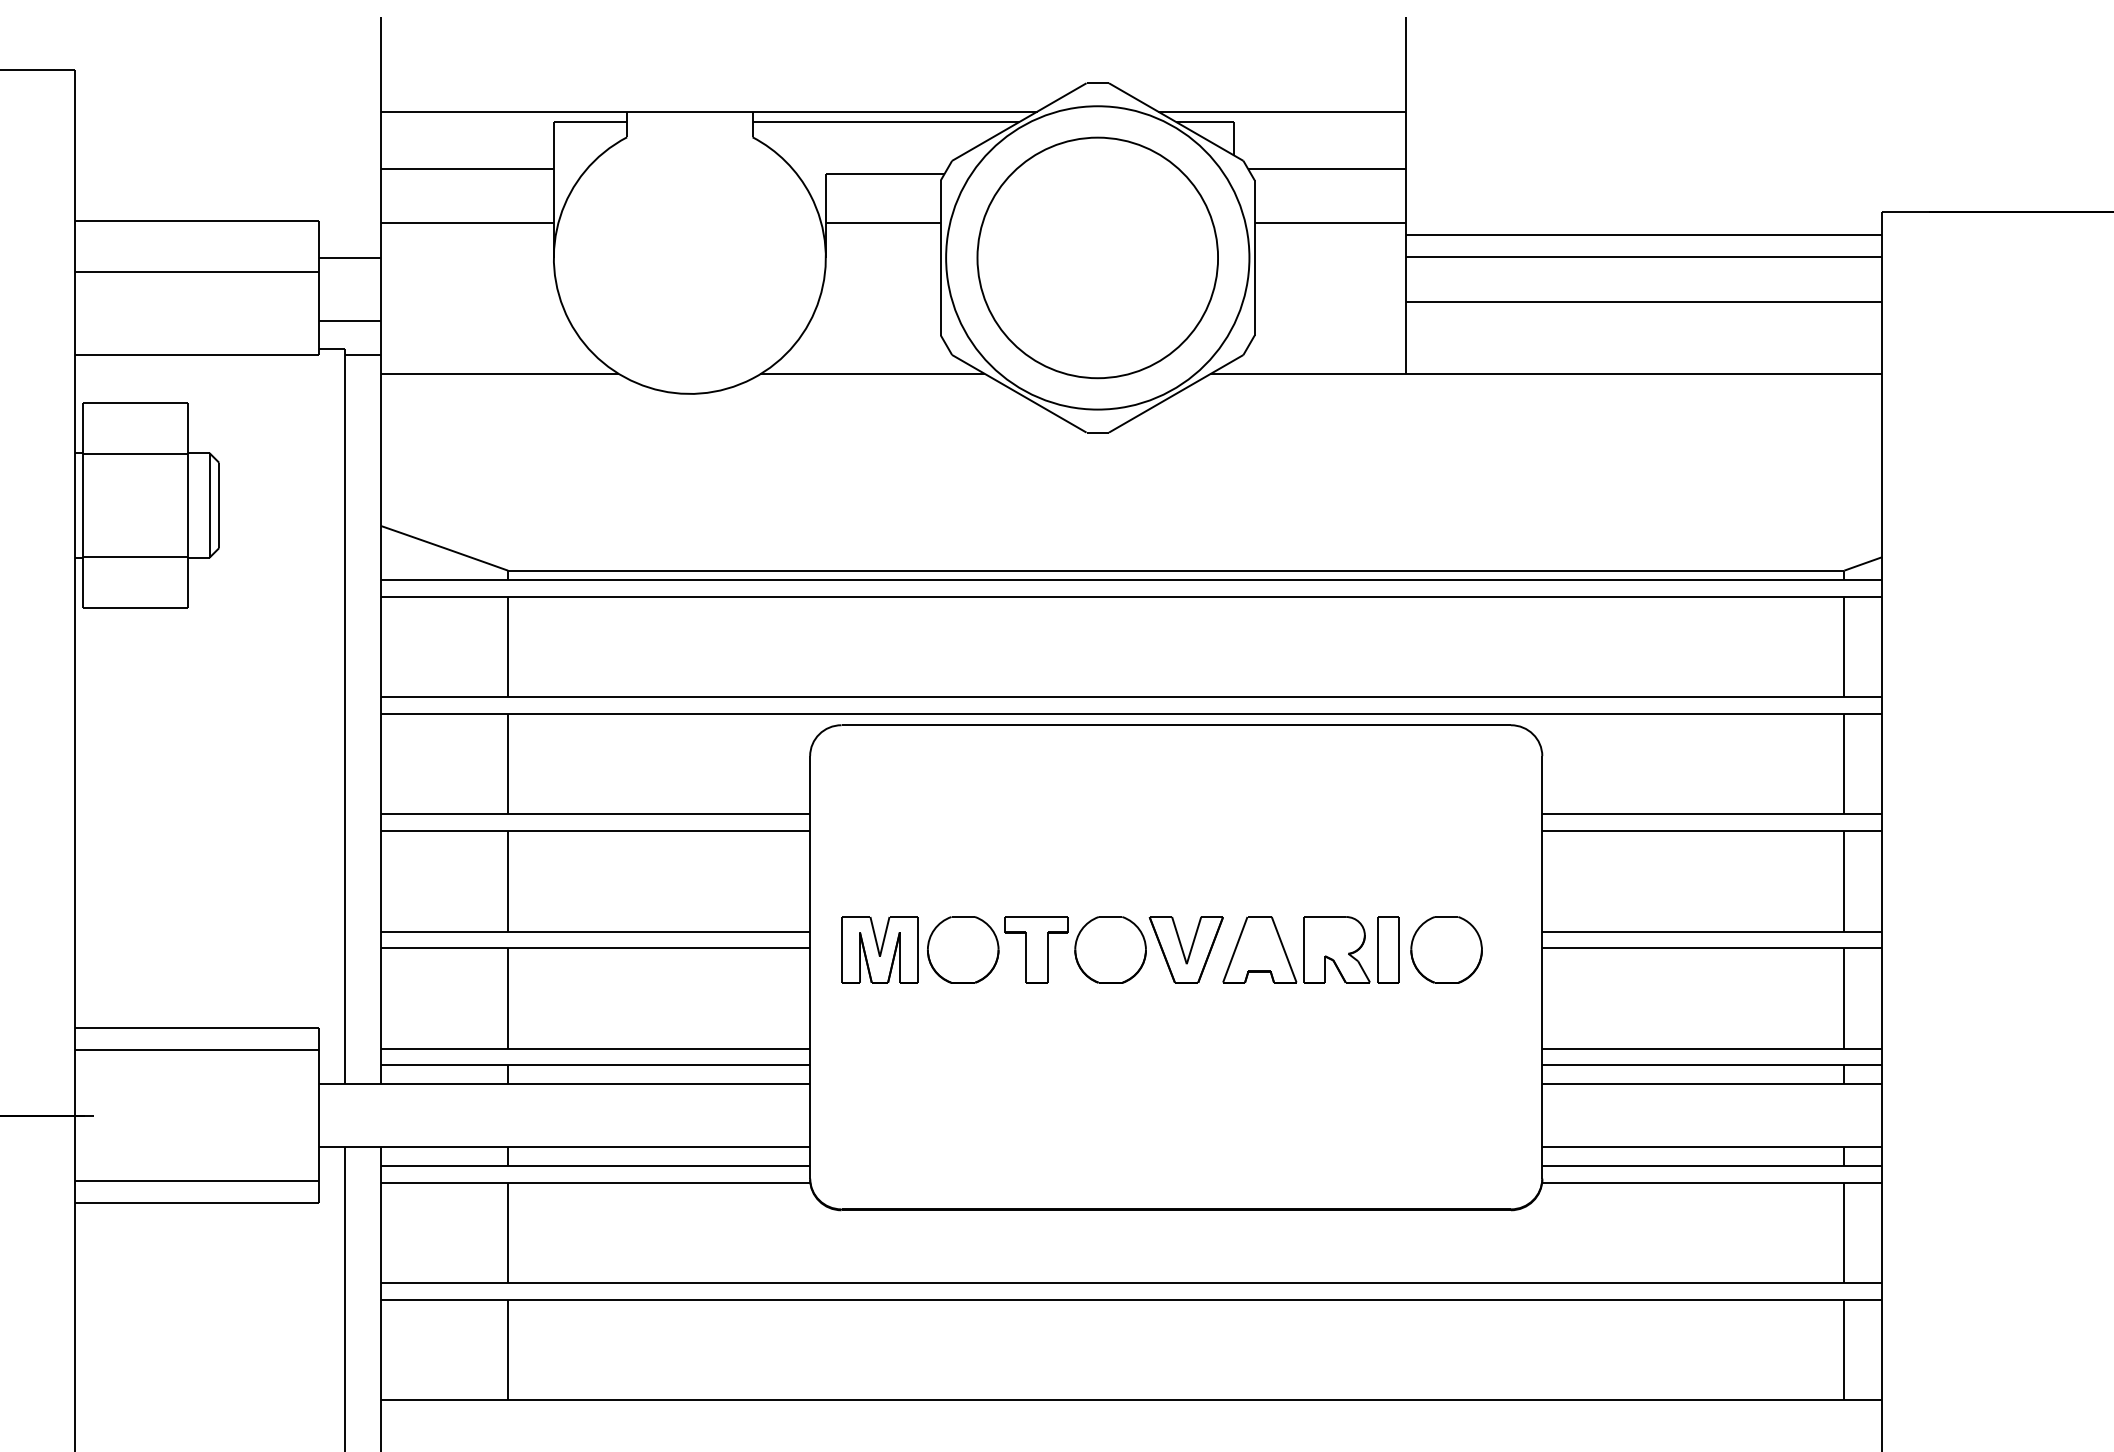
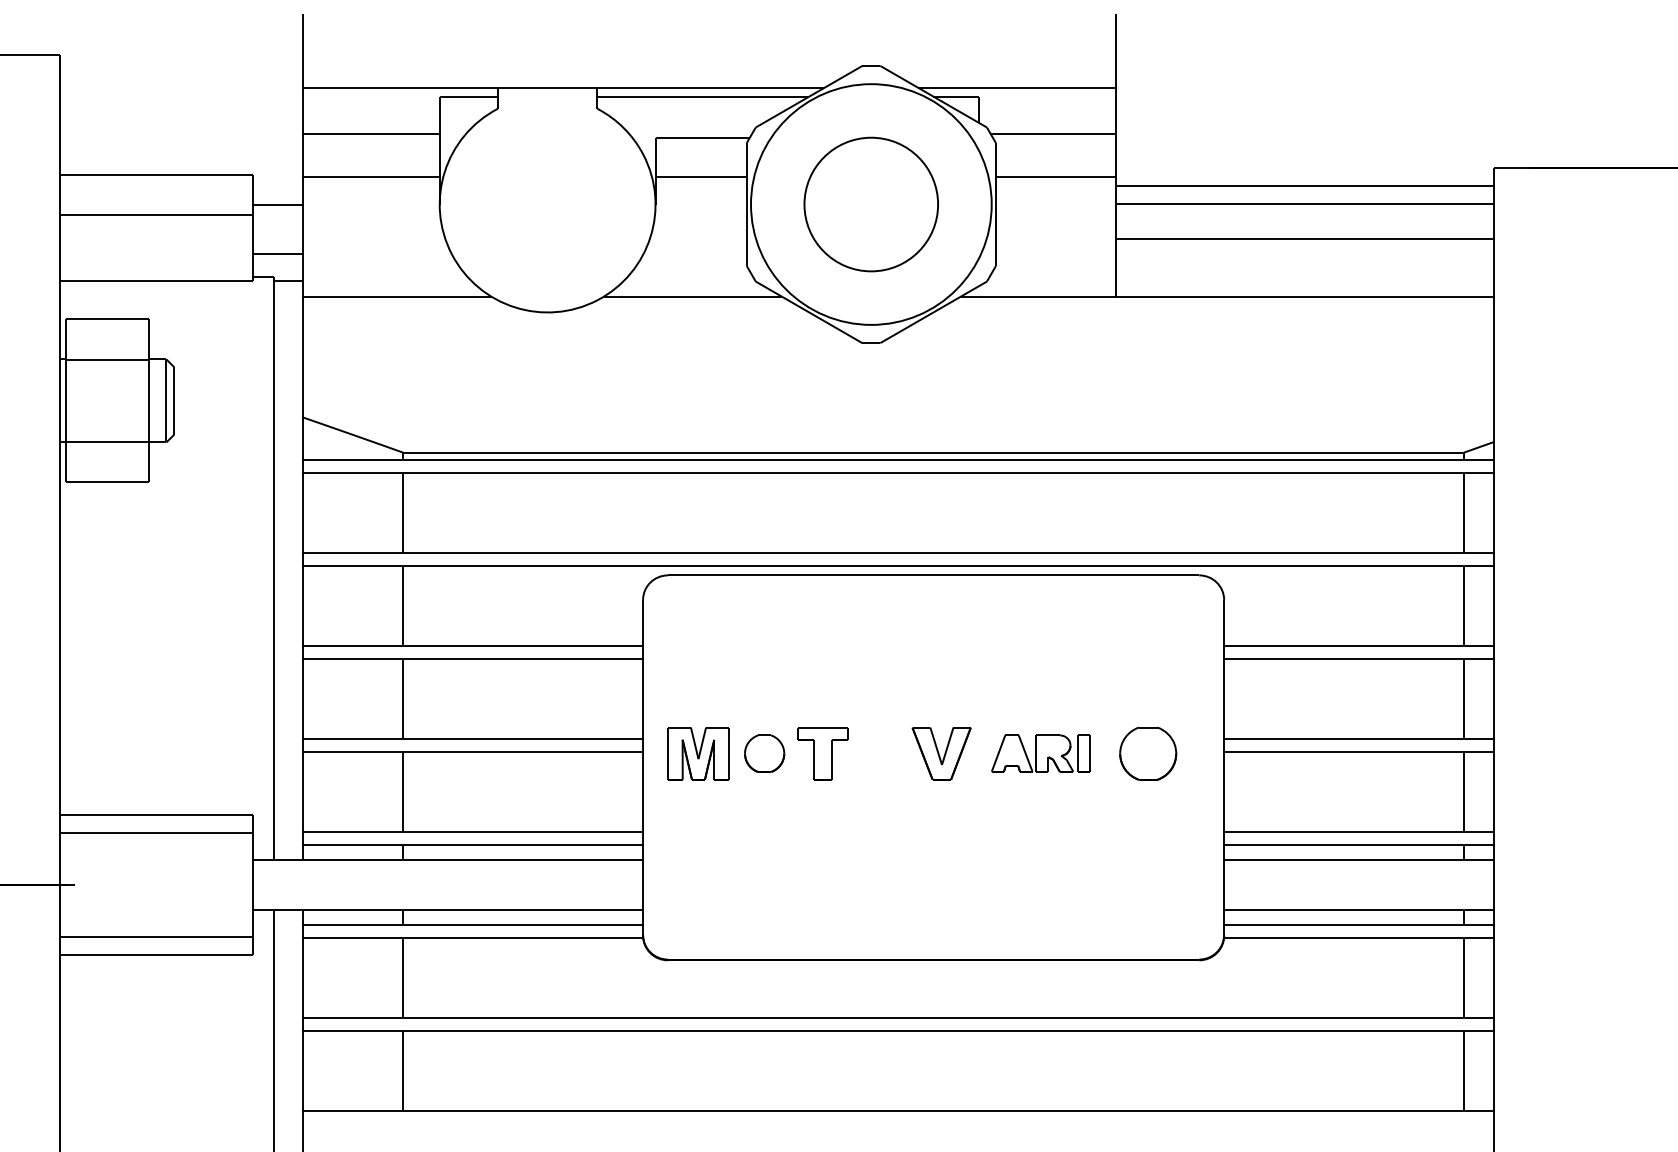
part: (1097, 257) -> (871, 204), size x0.7
part: (963, 949) -> (764, 753), size x0.7
part: (1110, 949) -> (881, 753), removed
part: (1310, 949) -> (1040, 753), size x0.7

